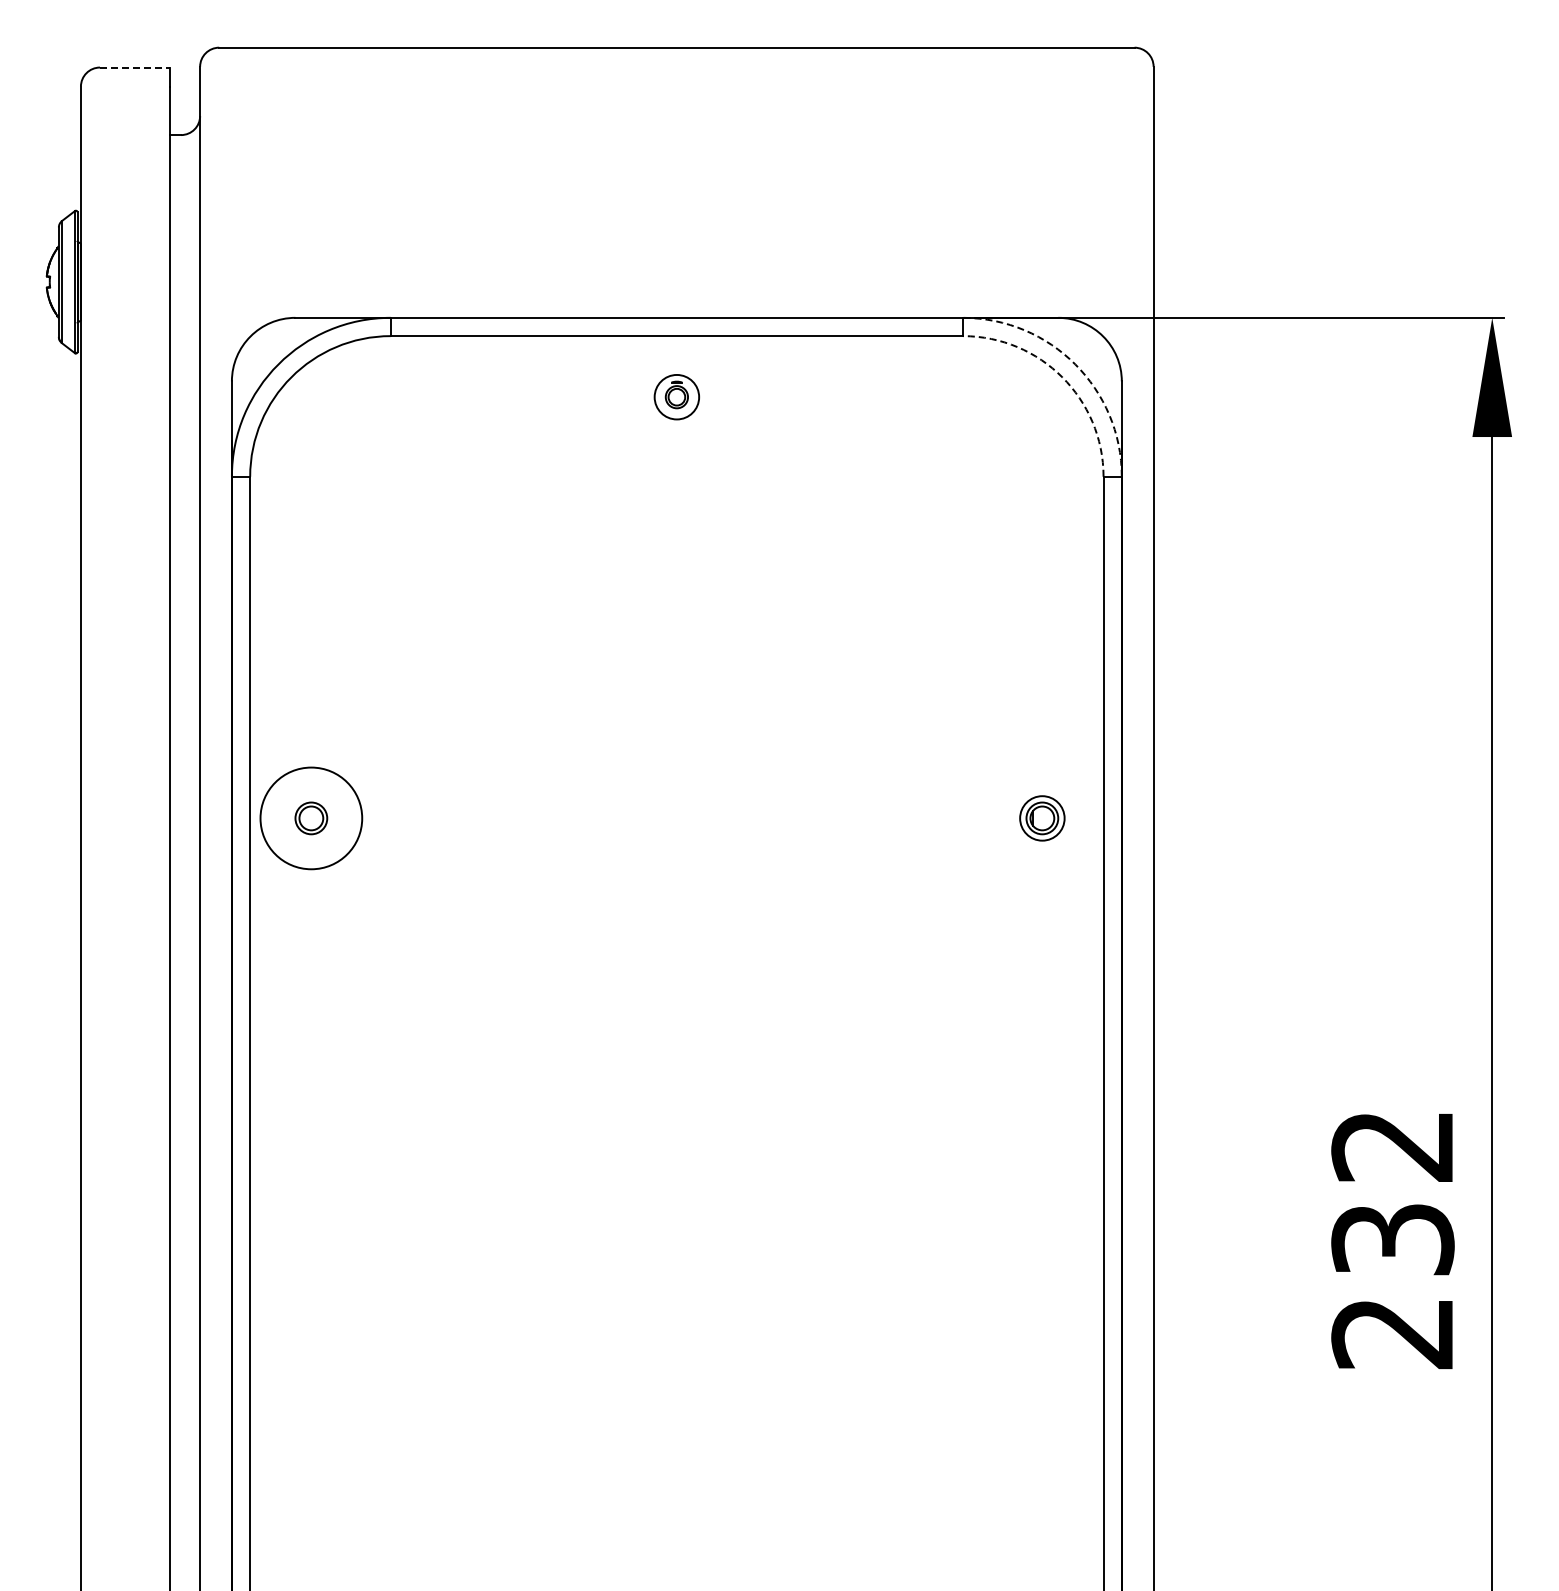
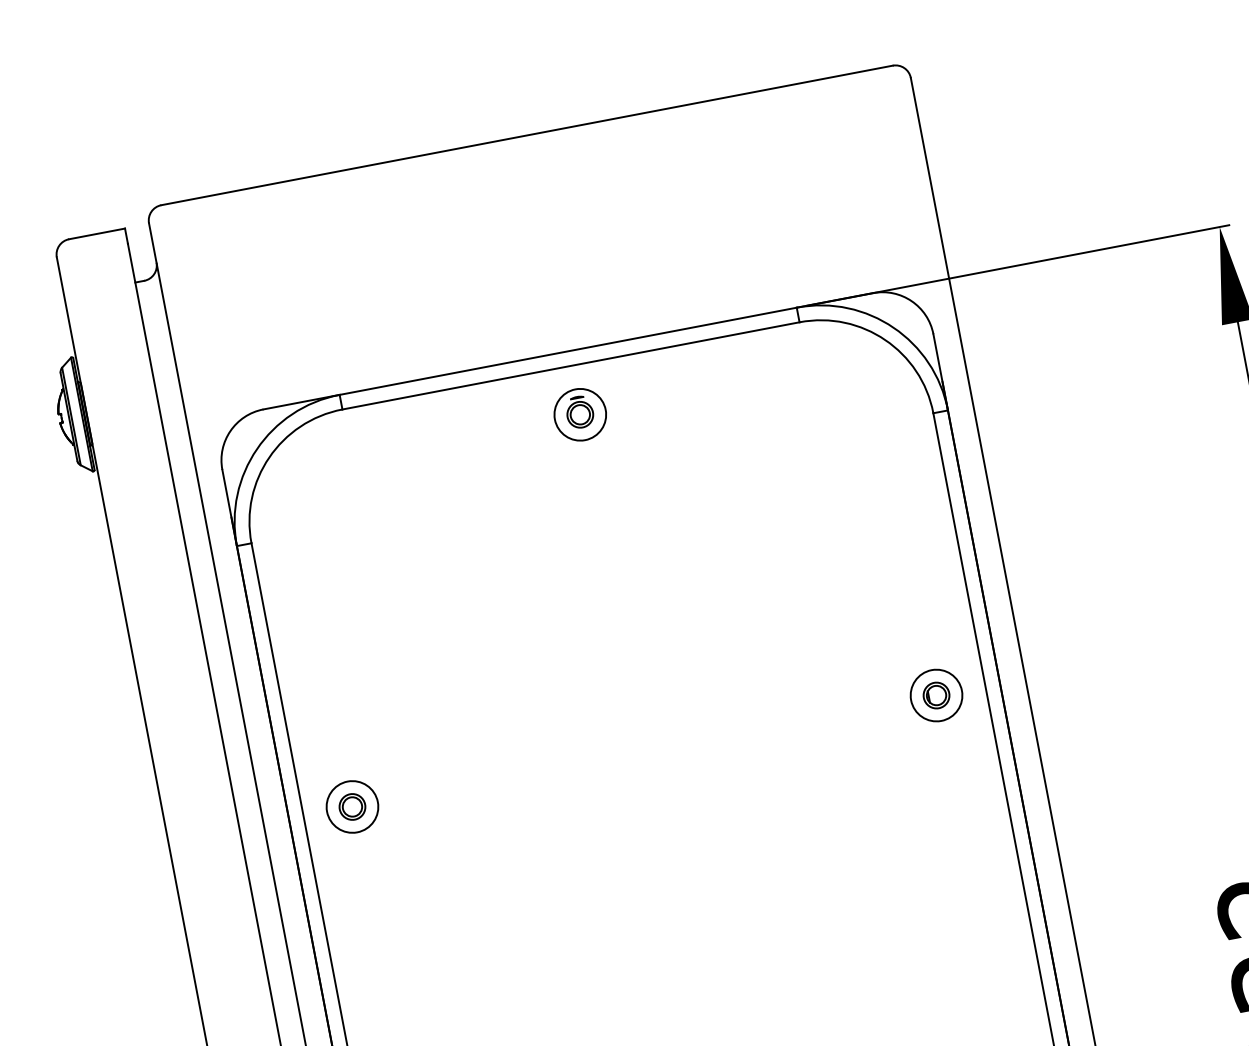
line: (134, 67) -> (96, 233), dashed -> solid
arc: (1075, 364) -> (893, 327), dashed -> solid
arc: (1062, 377) -> (885, 340), dashed -> solid
part: (676, 396) -> (579, 414), size x1.43
circle: (311, 818) -> (352, 807), size x0.62
circle: (1042, 818) -> (936, 695), size x1.43

